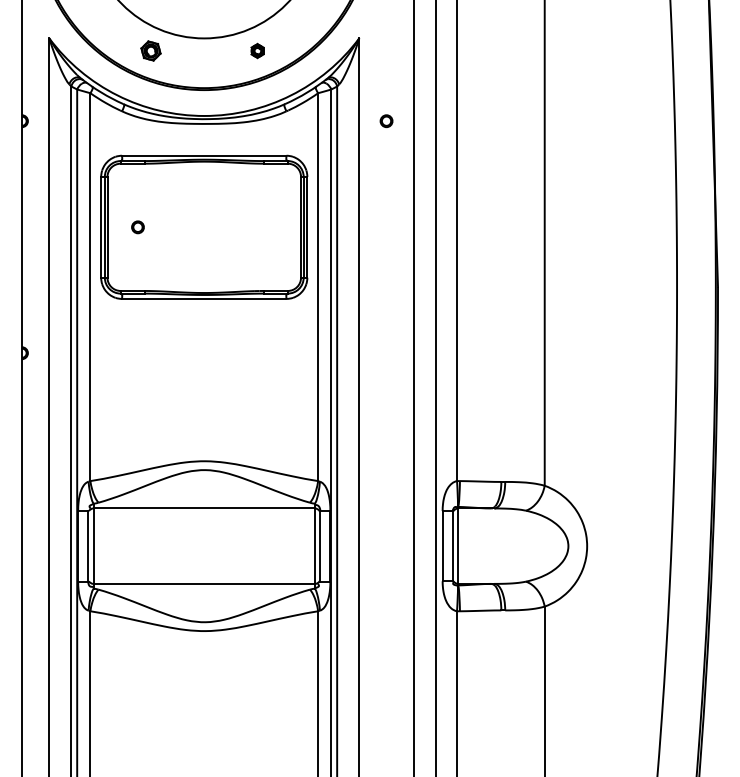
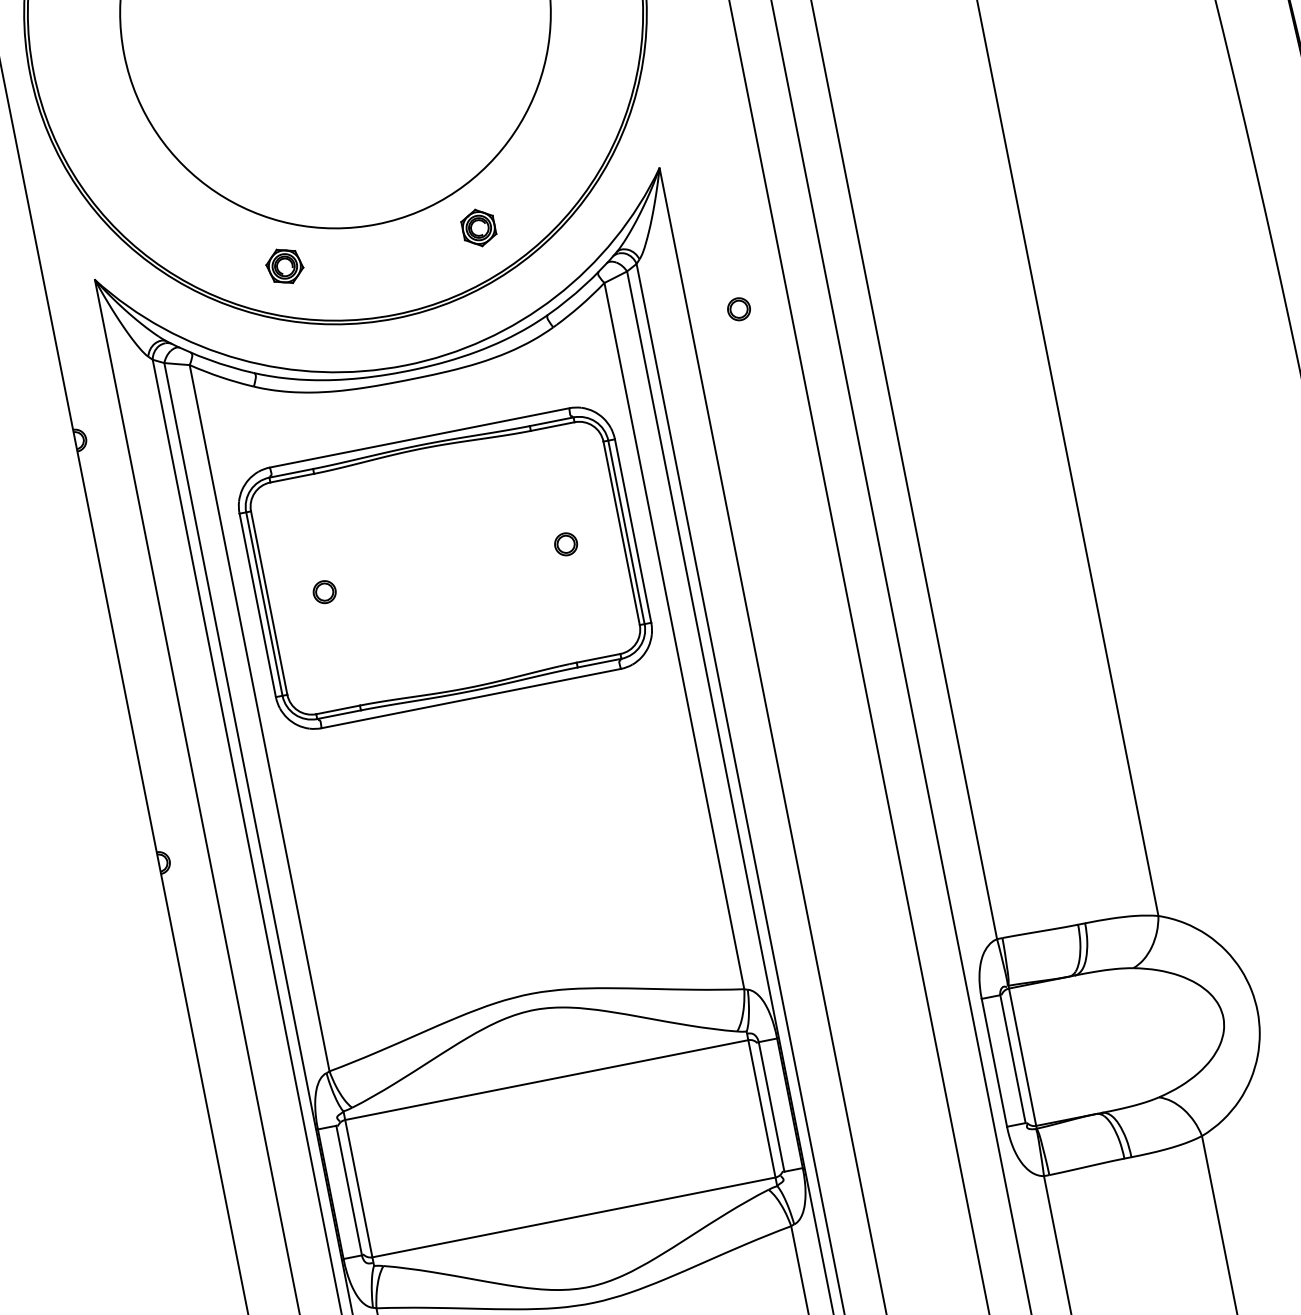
part: (257, 50) -> (478, 227), size x1.43
part: (270, 227) -> (566, 544), added

